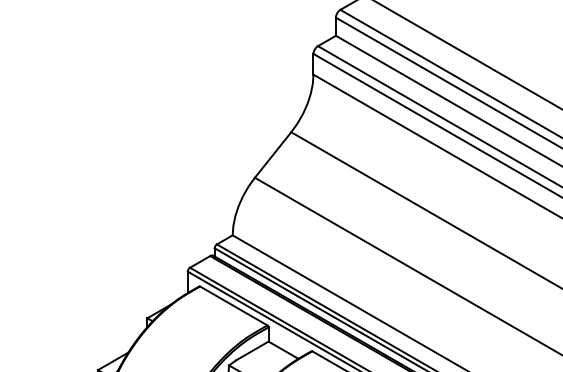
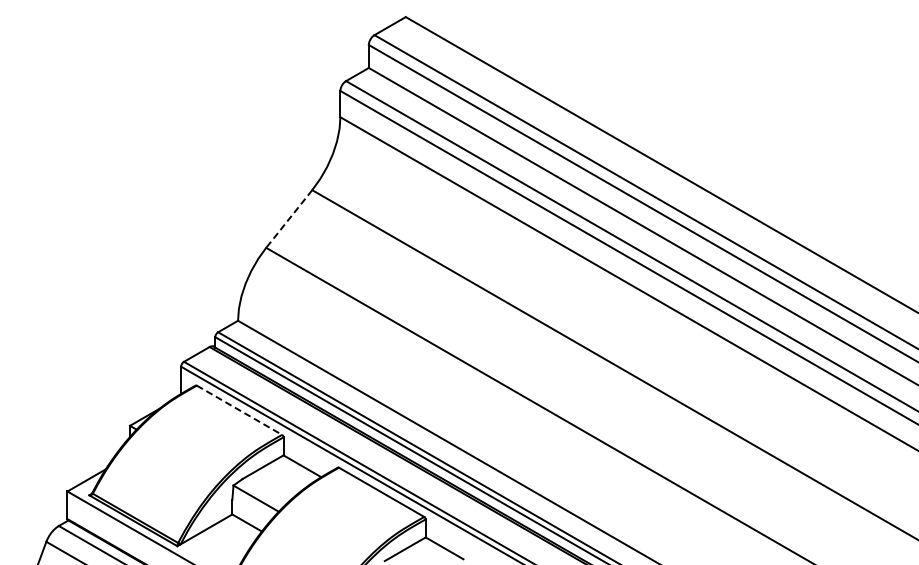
line: (273, 155) -> (289, 219), solid -> dashed
line: (233, 306) -> (239, 410), solid -> dashed

